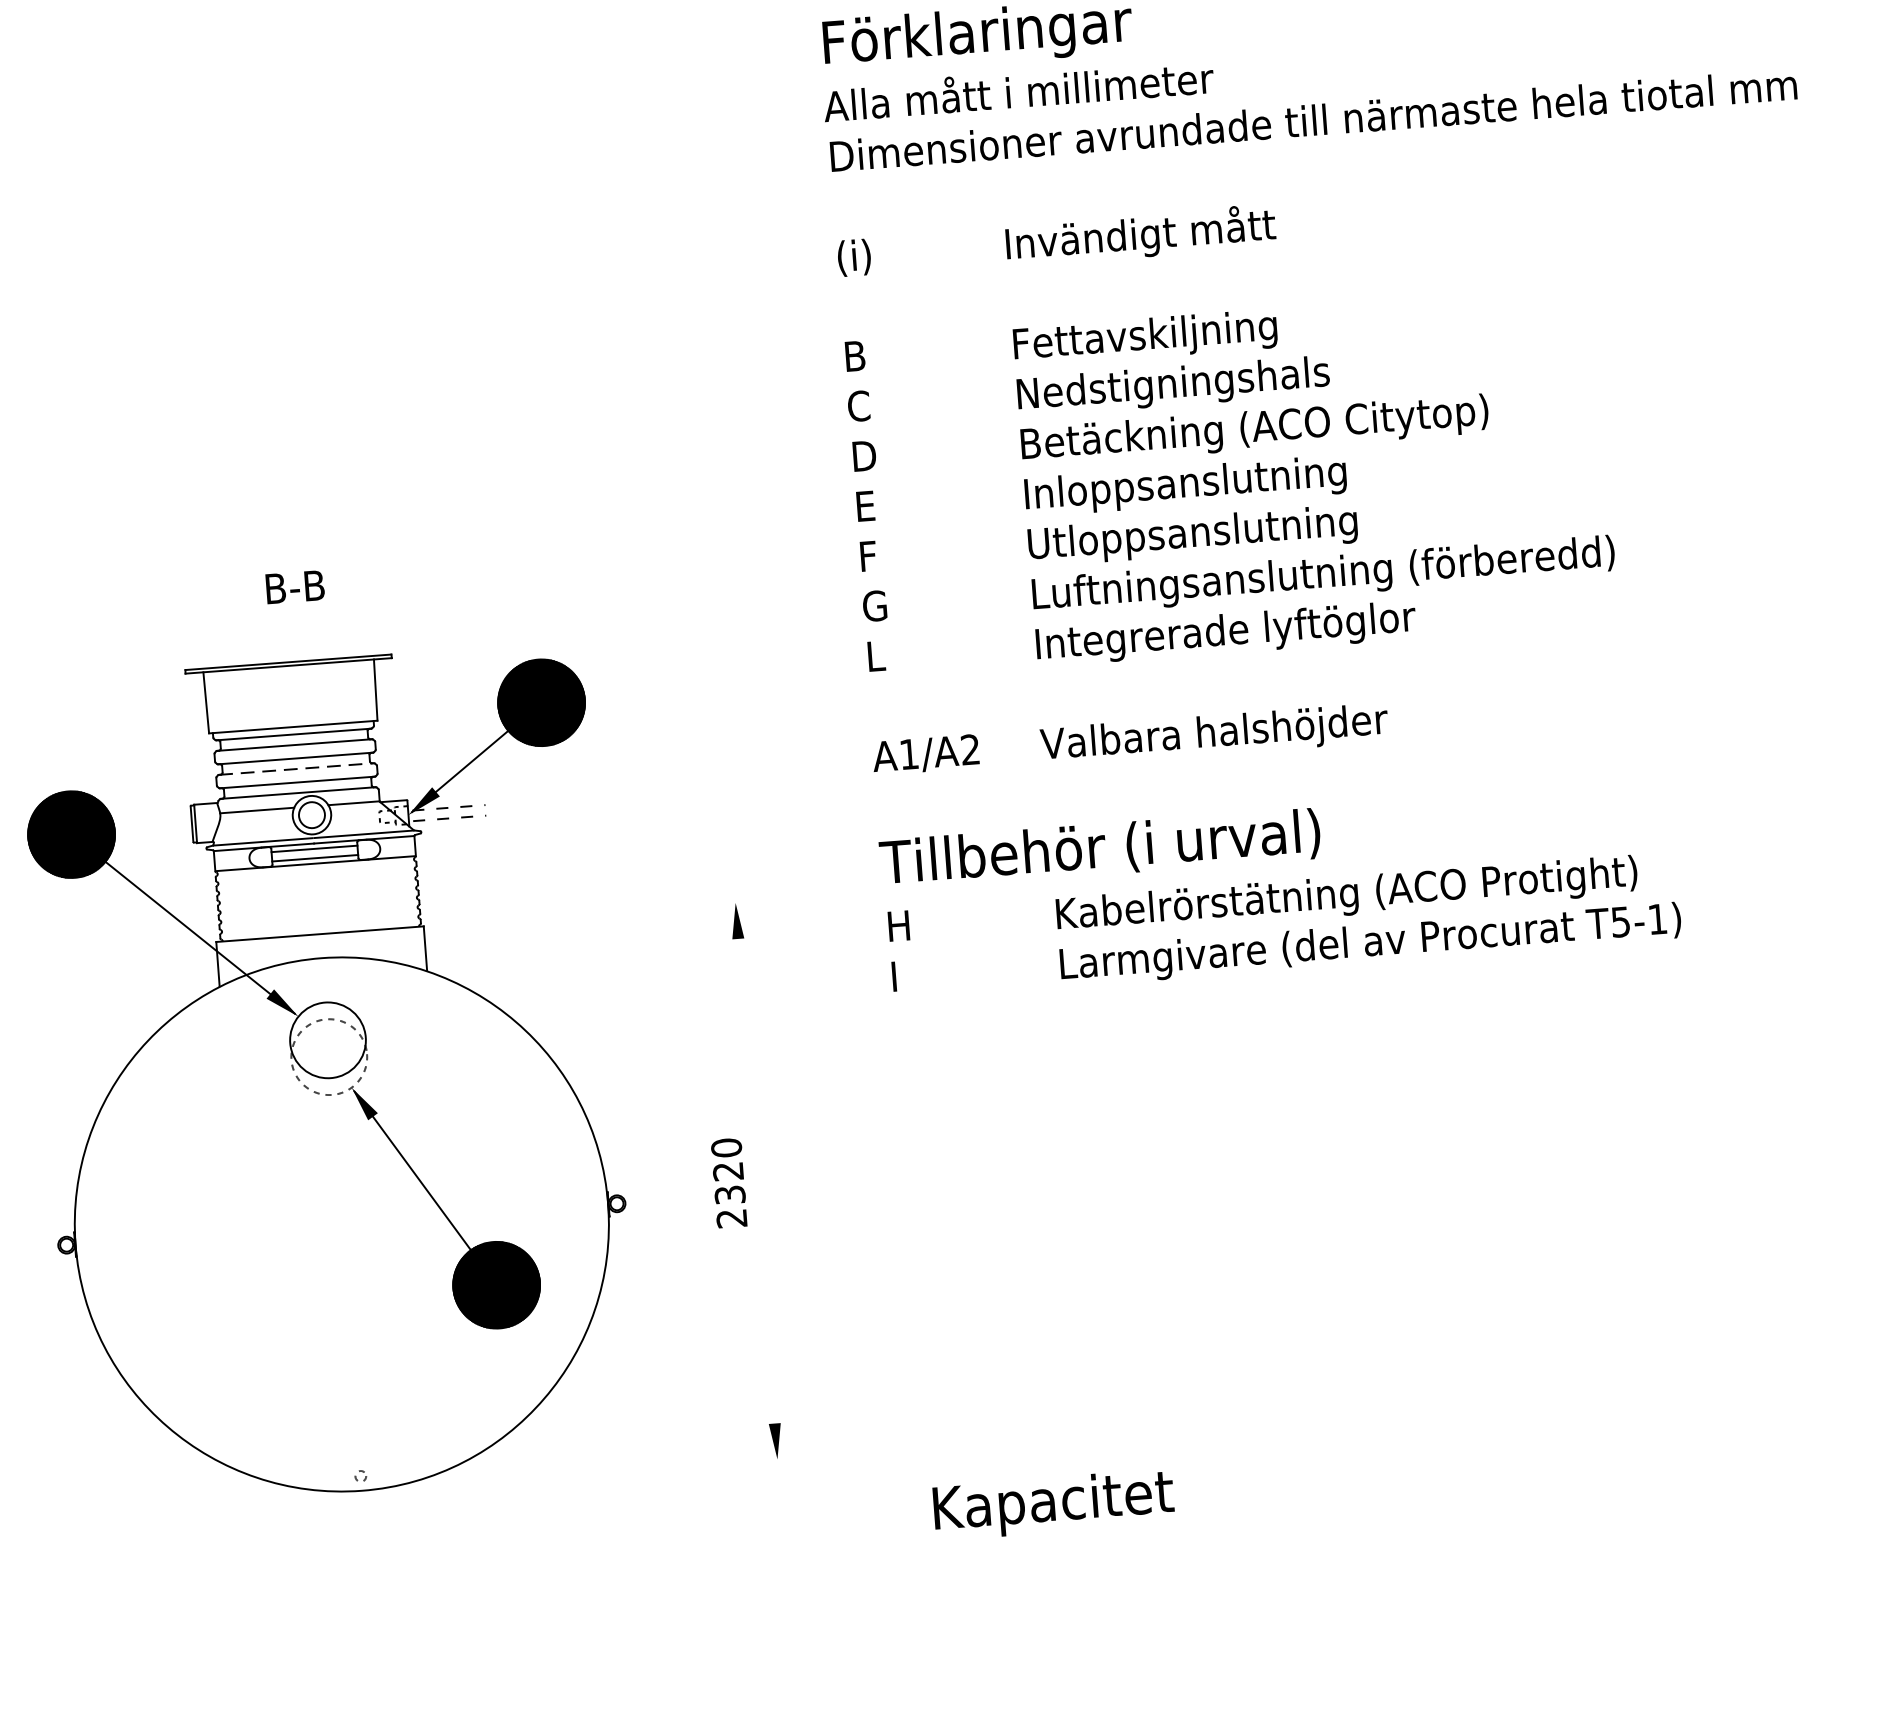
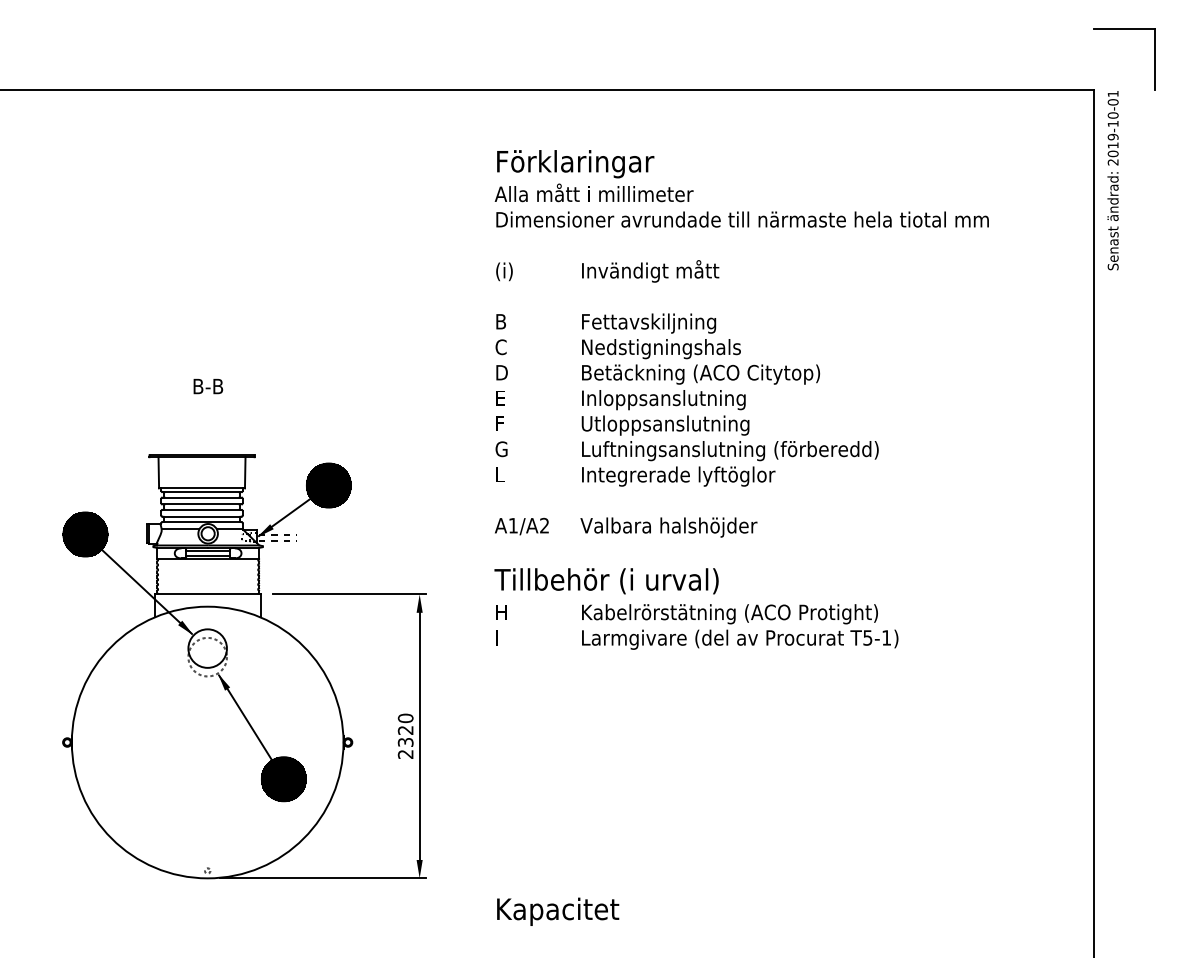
text: (295, 587) -> (208, 386), moved
line: (297, 768) -> (202, 509), dashed -> solid
line: (596, 913) -> (348, 594), added
line: (756, 1179) -> (419, 735), added
line: (587, 1474) -> (322, 878), added

